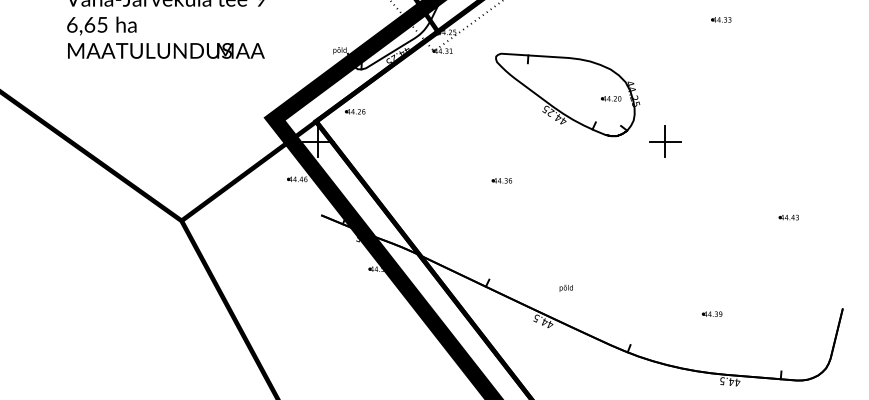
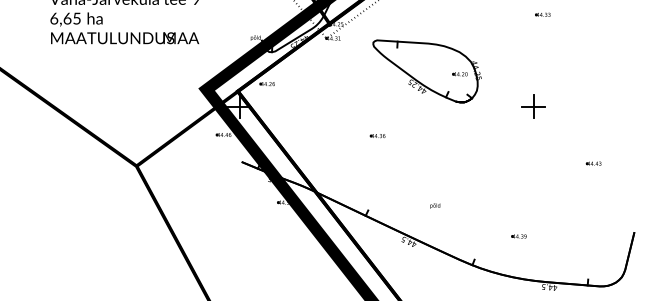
part: (664, 141) -> (533, 106), moved
text: (566, 287) -> (435, 205), moved
part: (711, 314) -> (518, 236), moved

